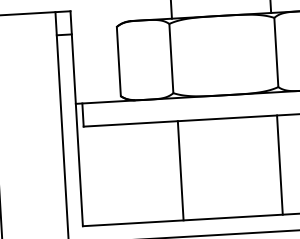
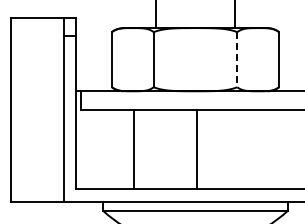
line: (276, 52) -> (237, 59), solid -> dashed
line: (279, 164) -> (196, 148), moved
line: (181, 169) -> (134, 148), moved

